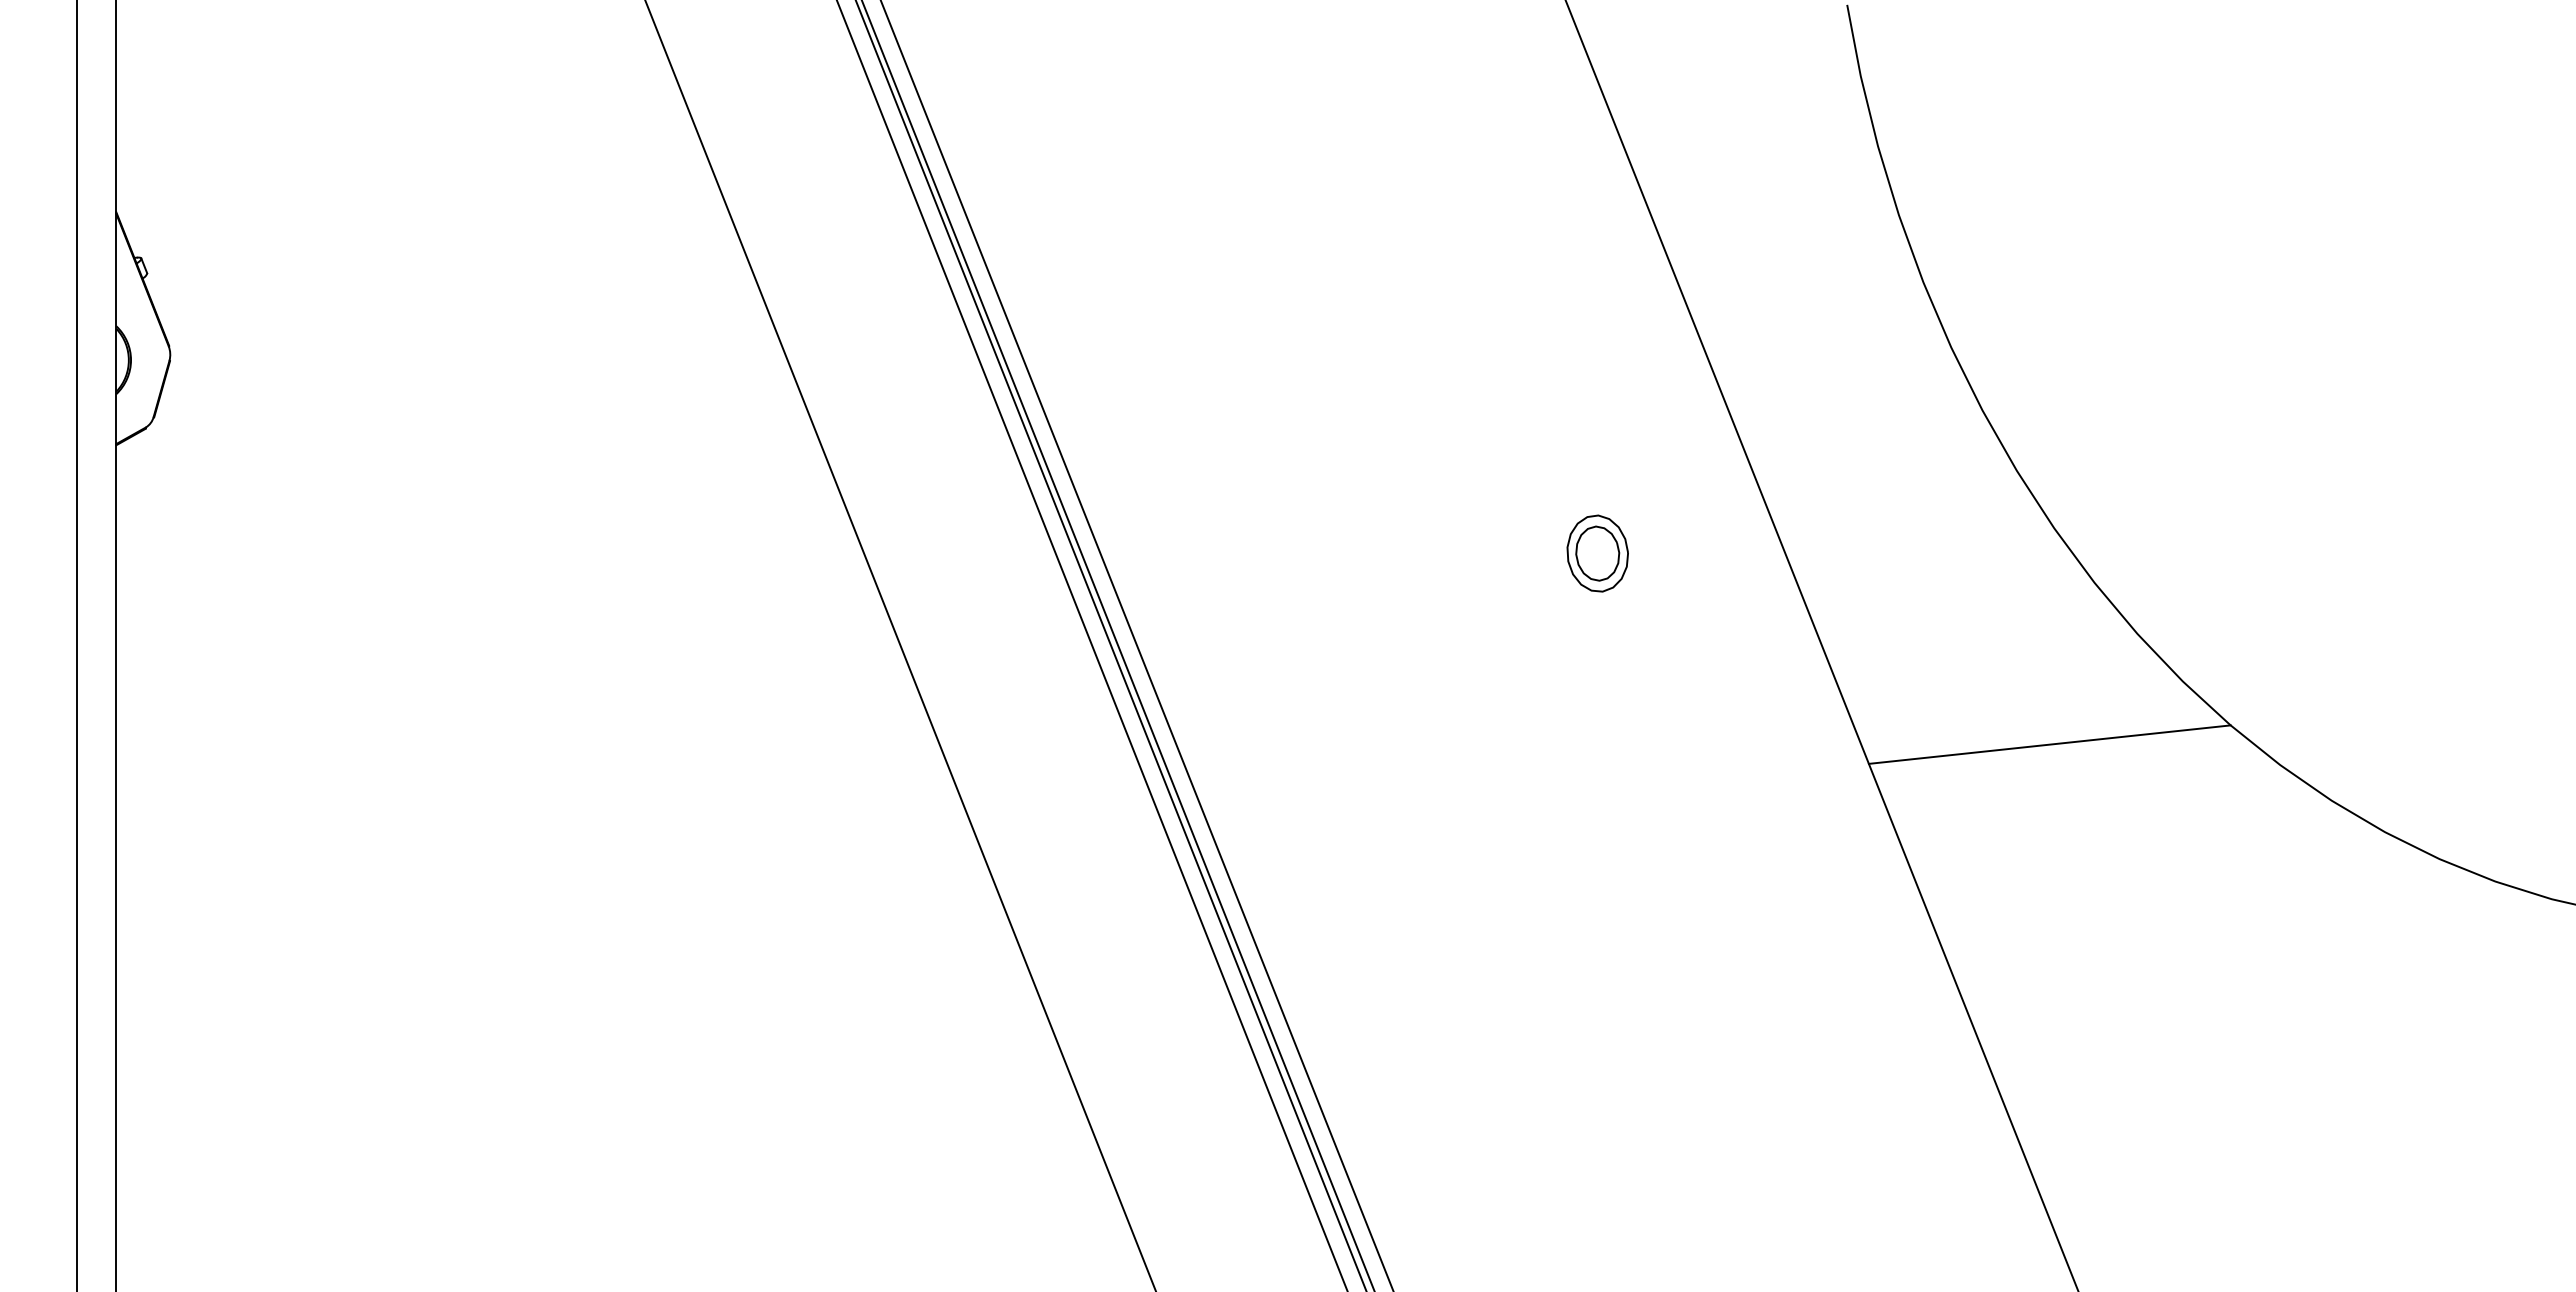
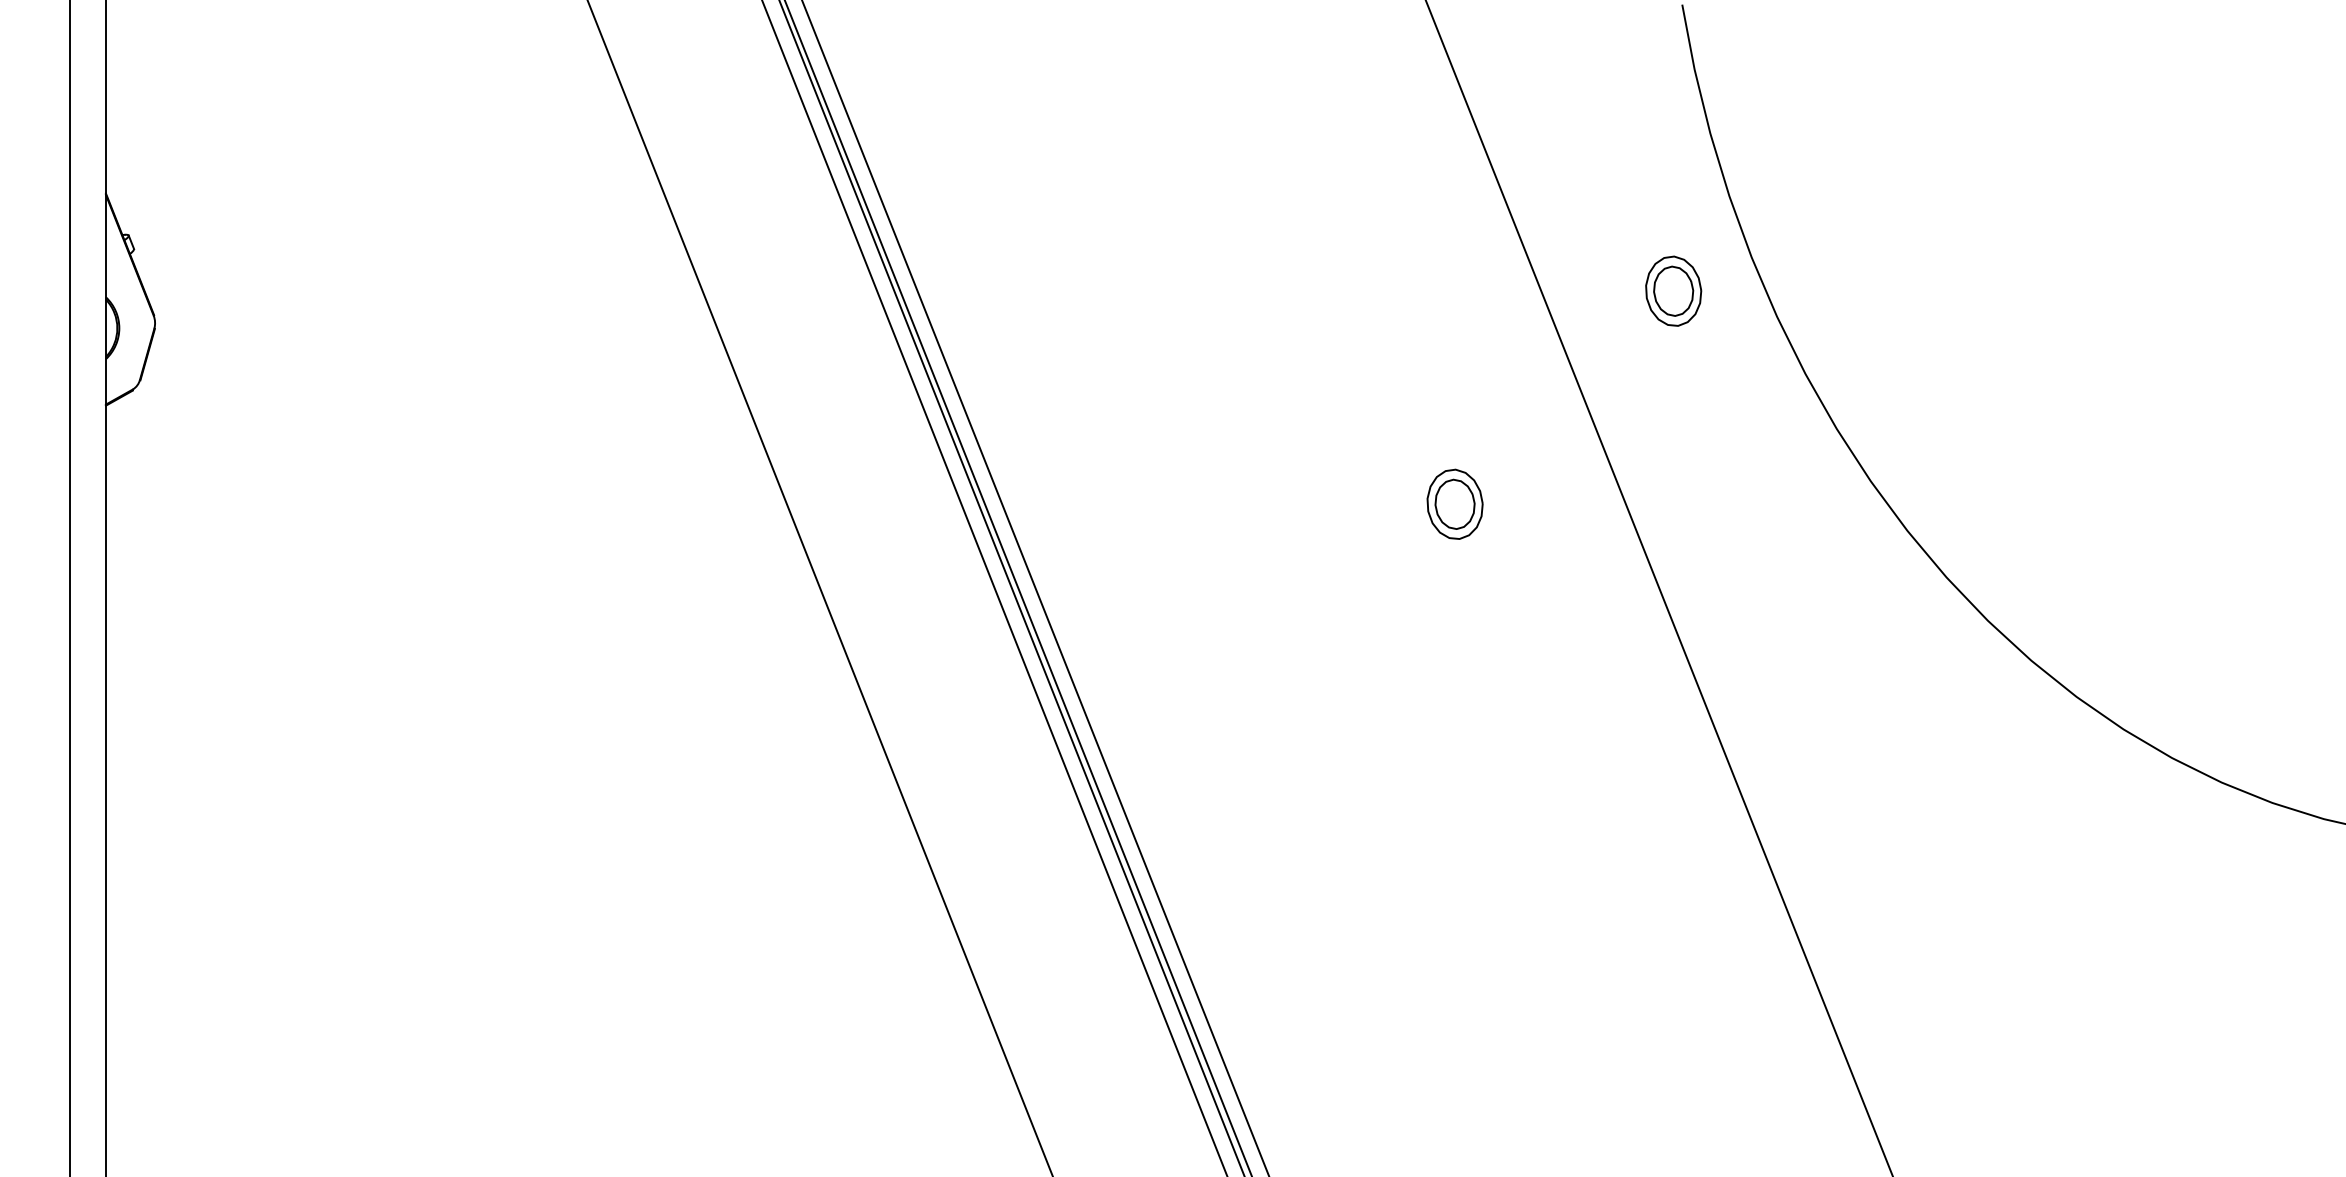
part: (1837, 319) -> (1673, 291), added
line: (2049, 744) -> (1866, 678), removed

